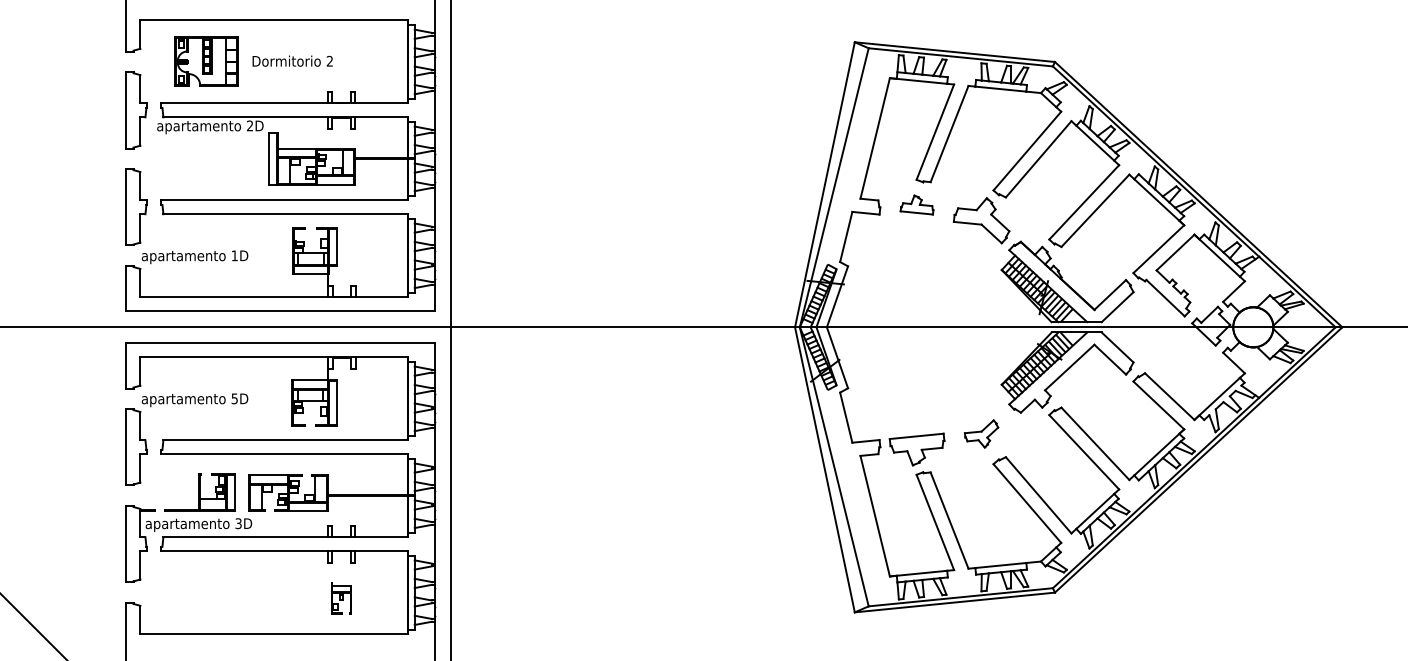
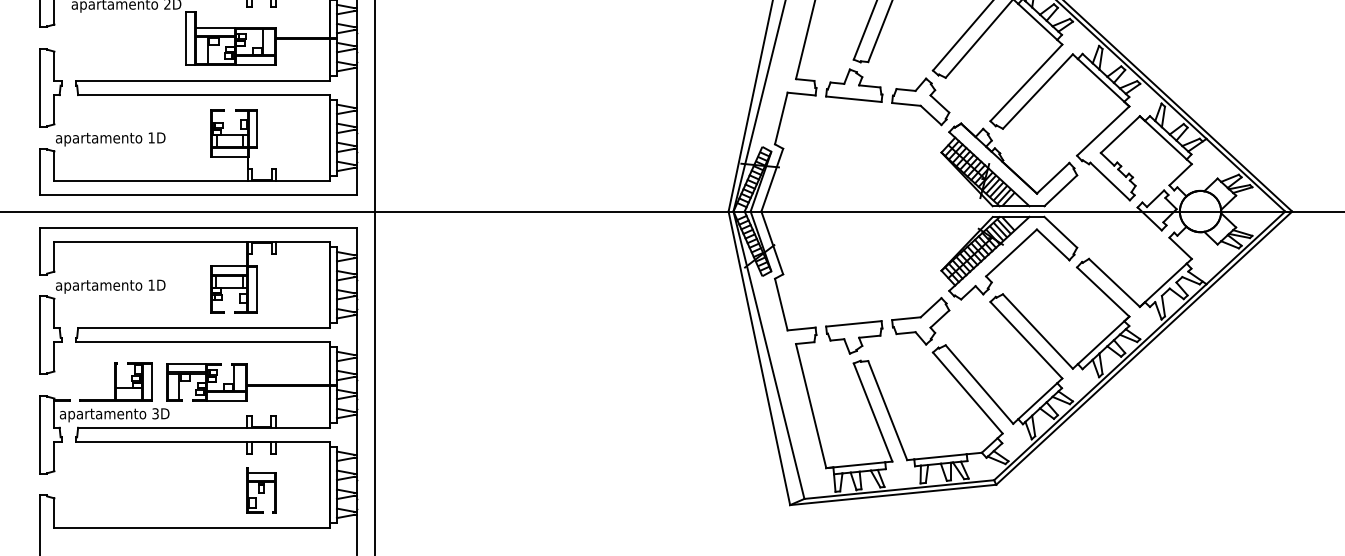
part: (916, 204) -> (853, 85), size x1.67
text: (234, 398) -> (151, 284), 5D -> 1D
part: (981, 433) -> (920, 320), size x1.67
part: (341, 598) -> (261, 490), size x1.43

